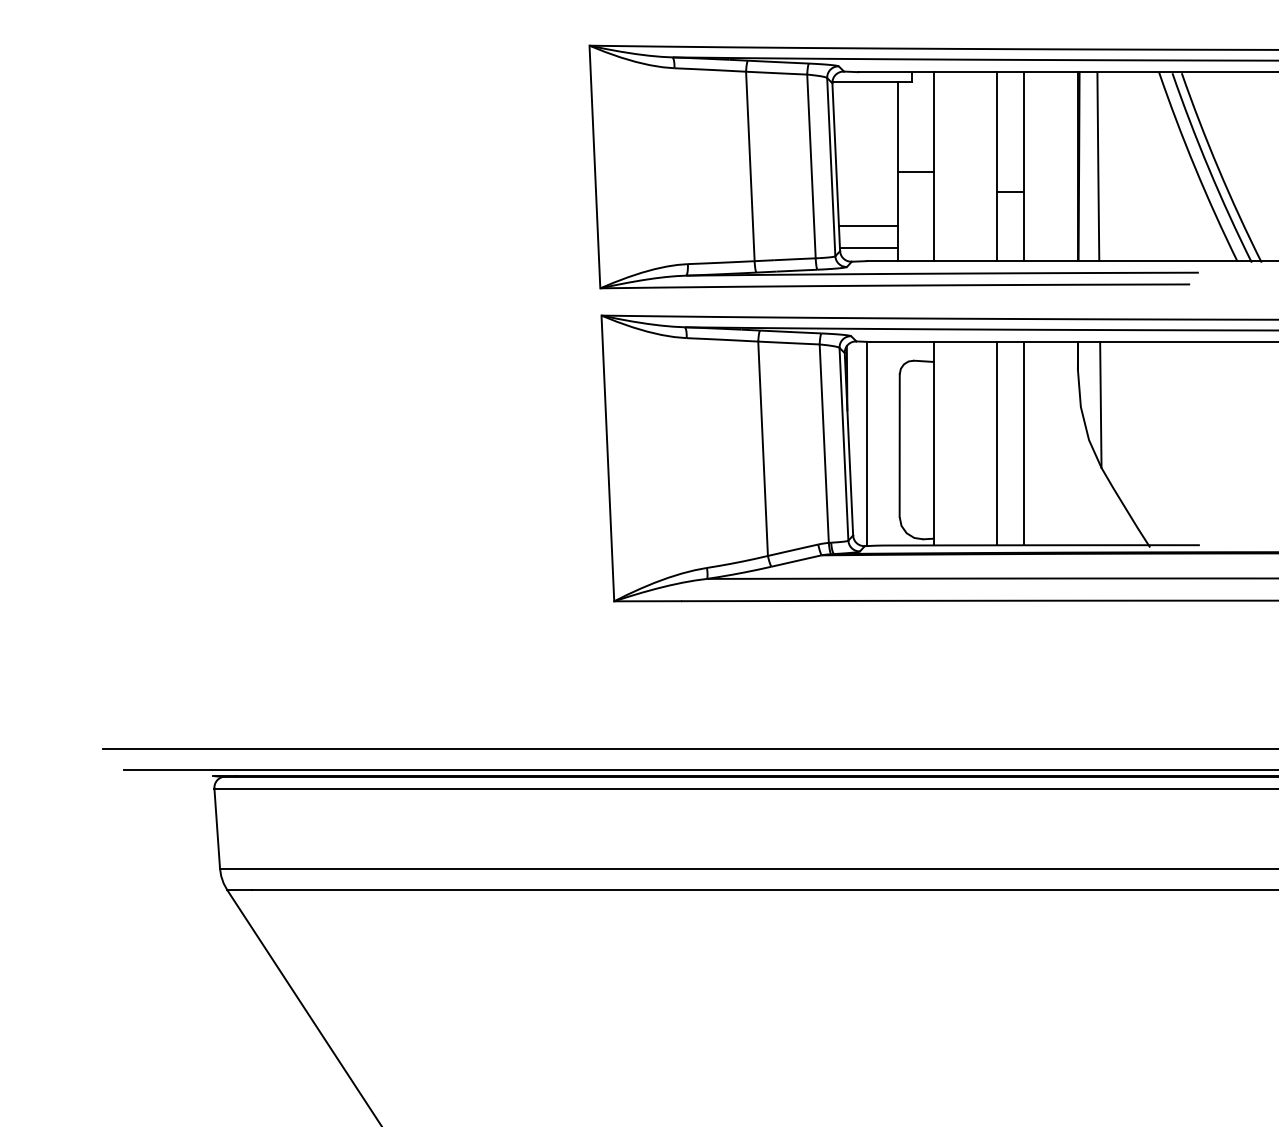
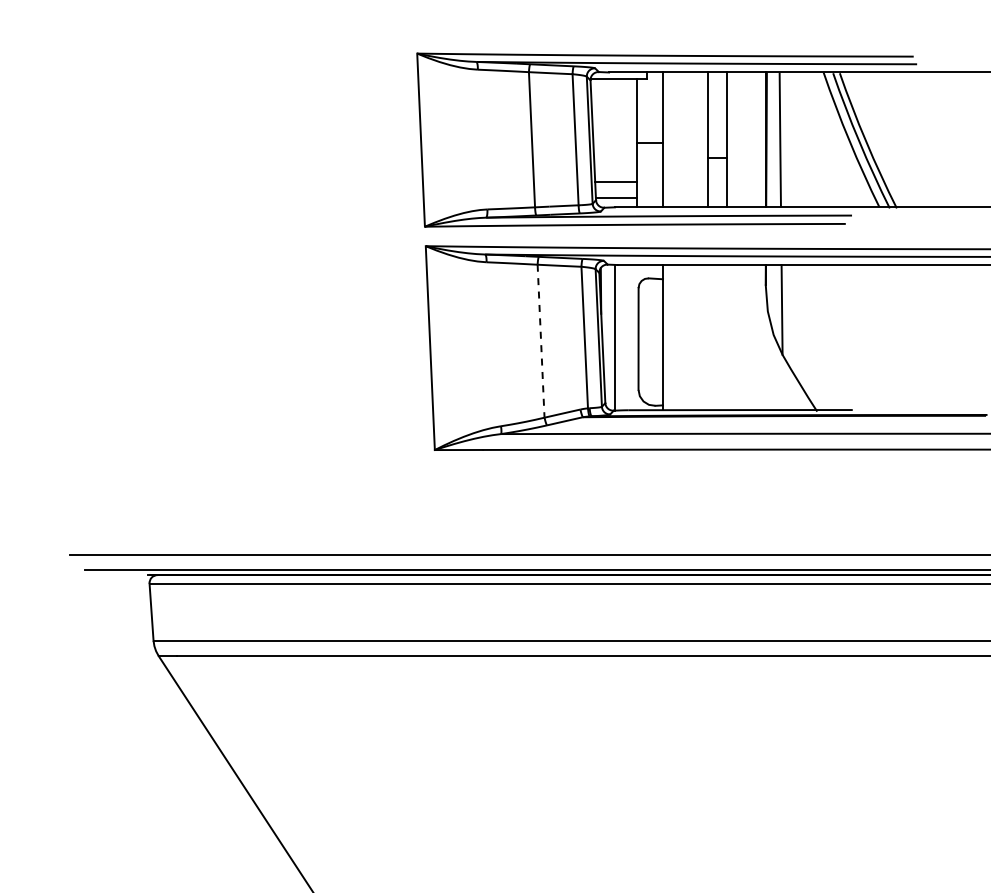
line: (996, 443) -> (707, 337), removed
line: (1024, 443) -> (727, 337), removed
line: (763, 449) -> (541, 341), solid -> dashed

